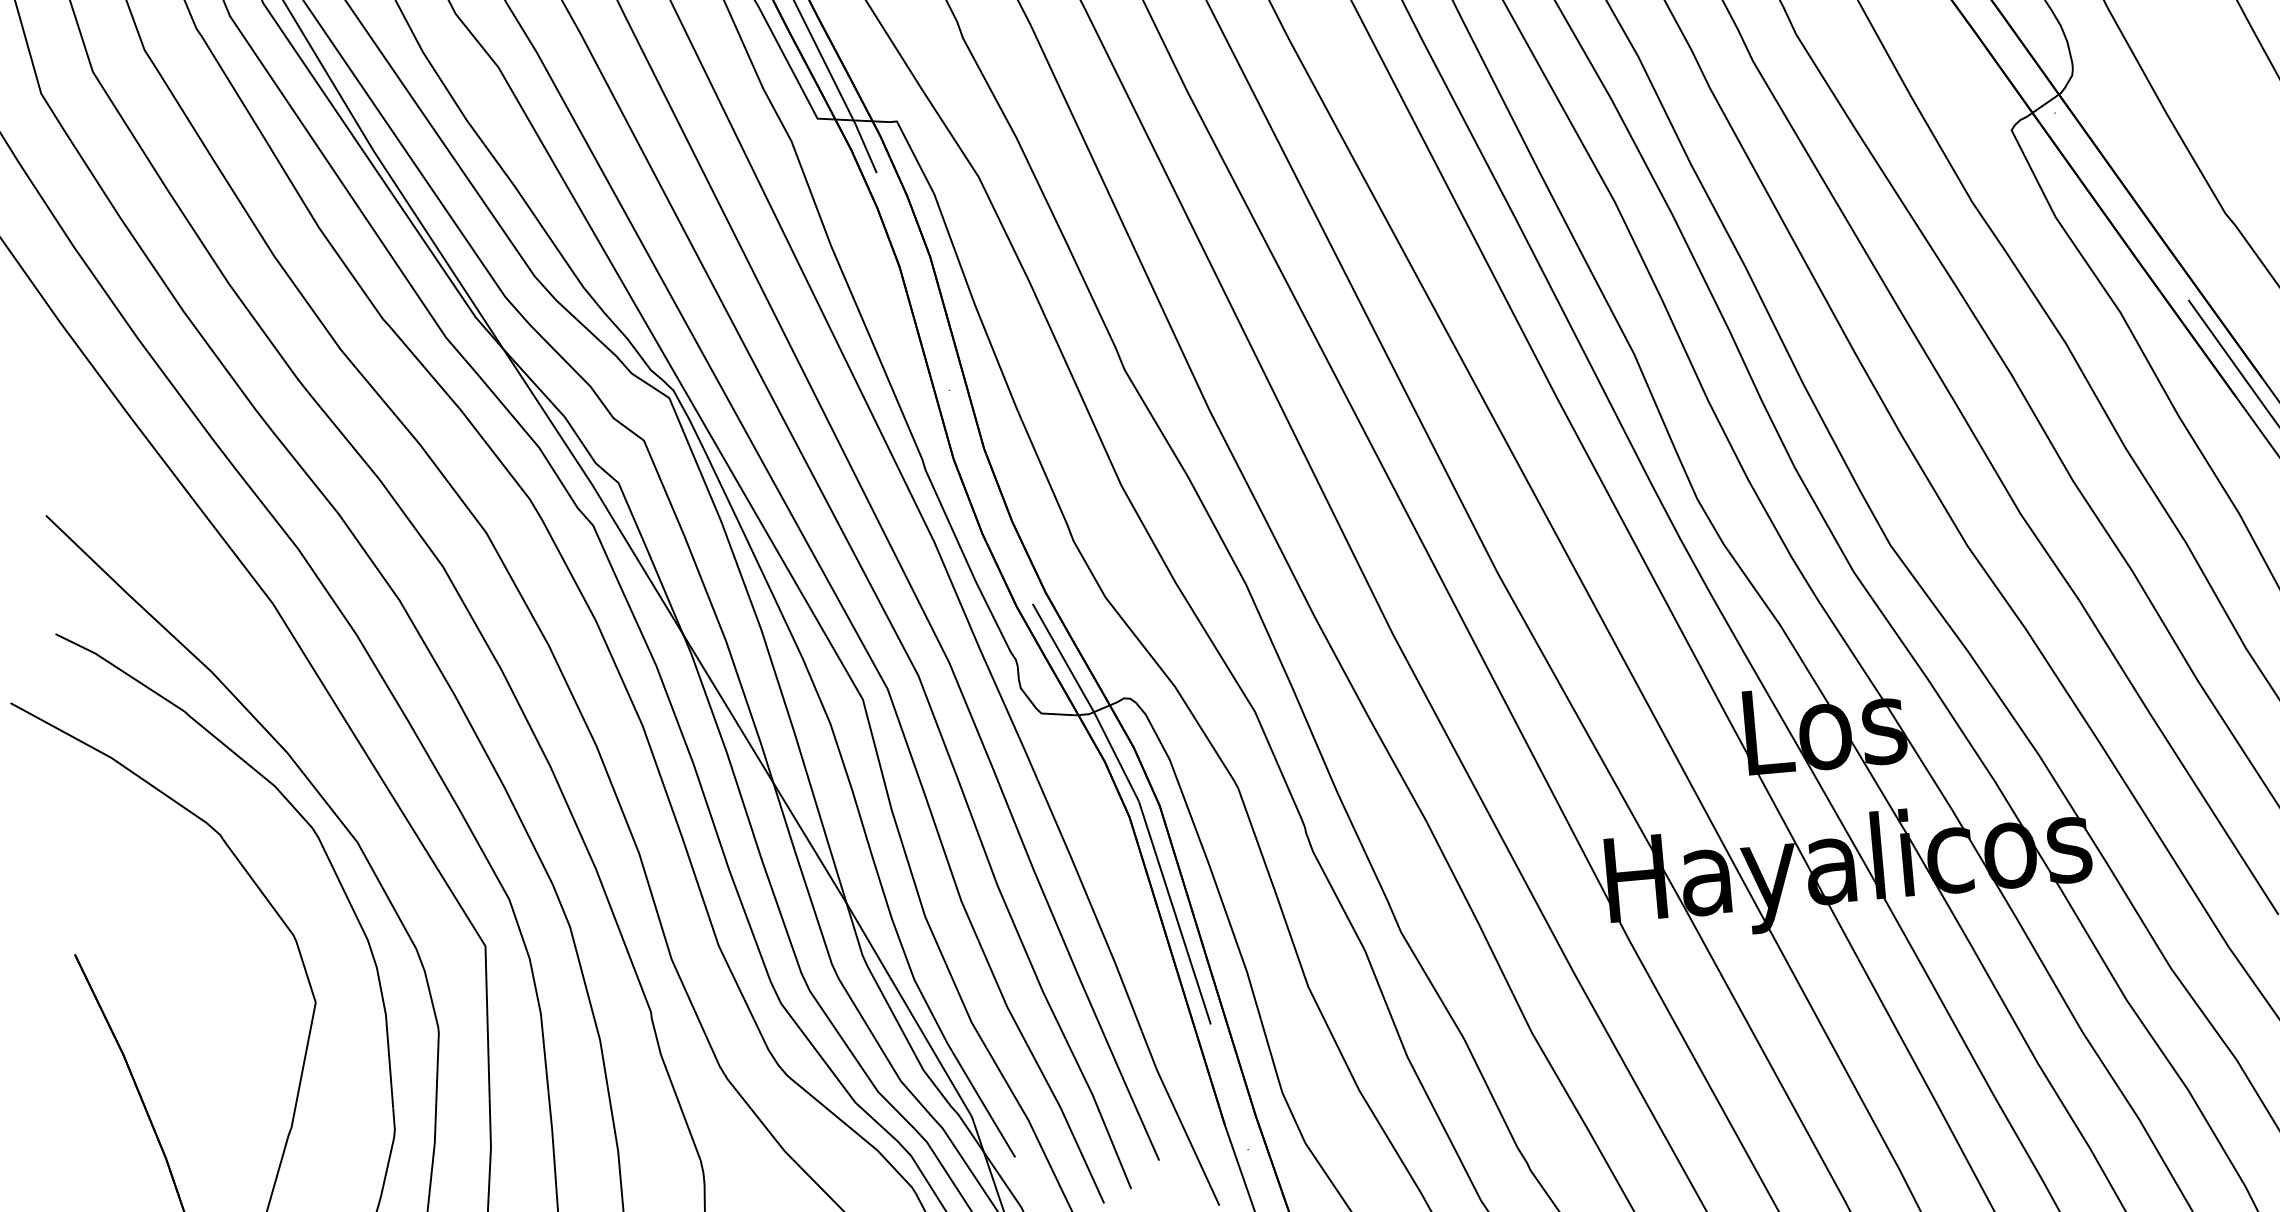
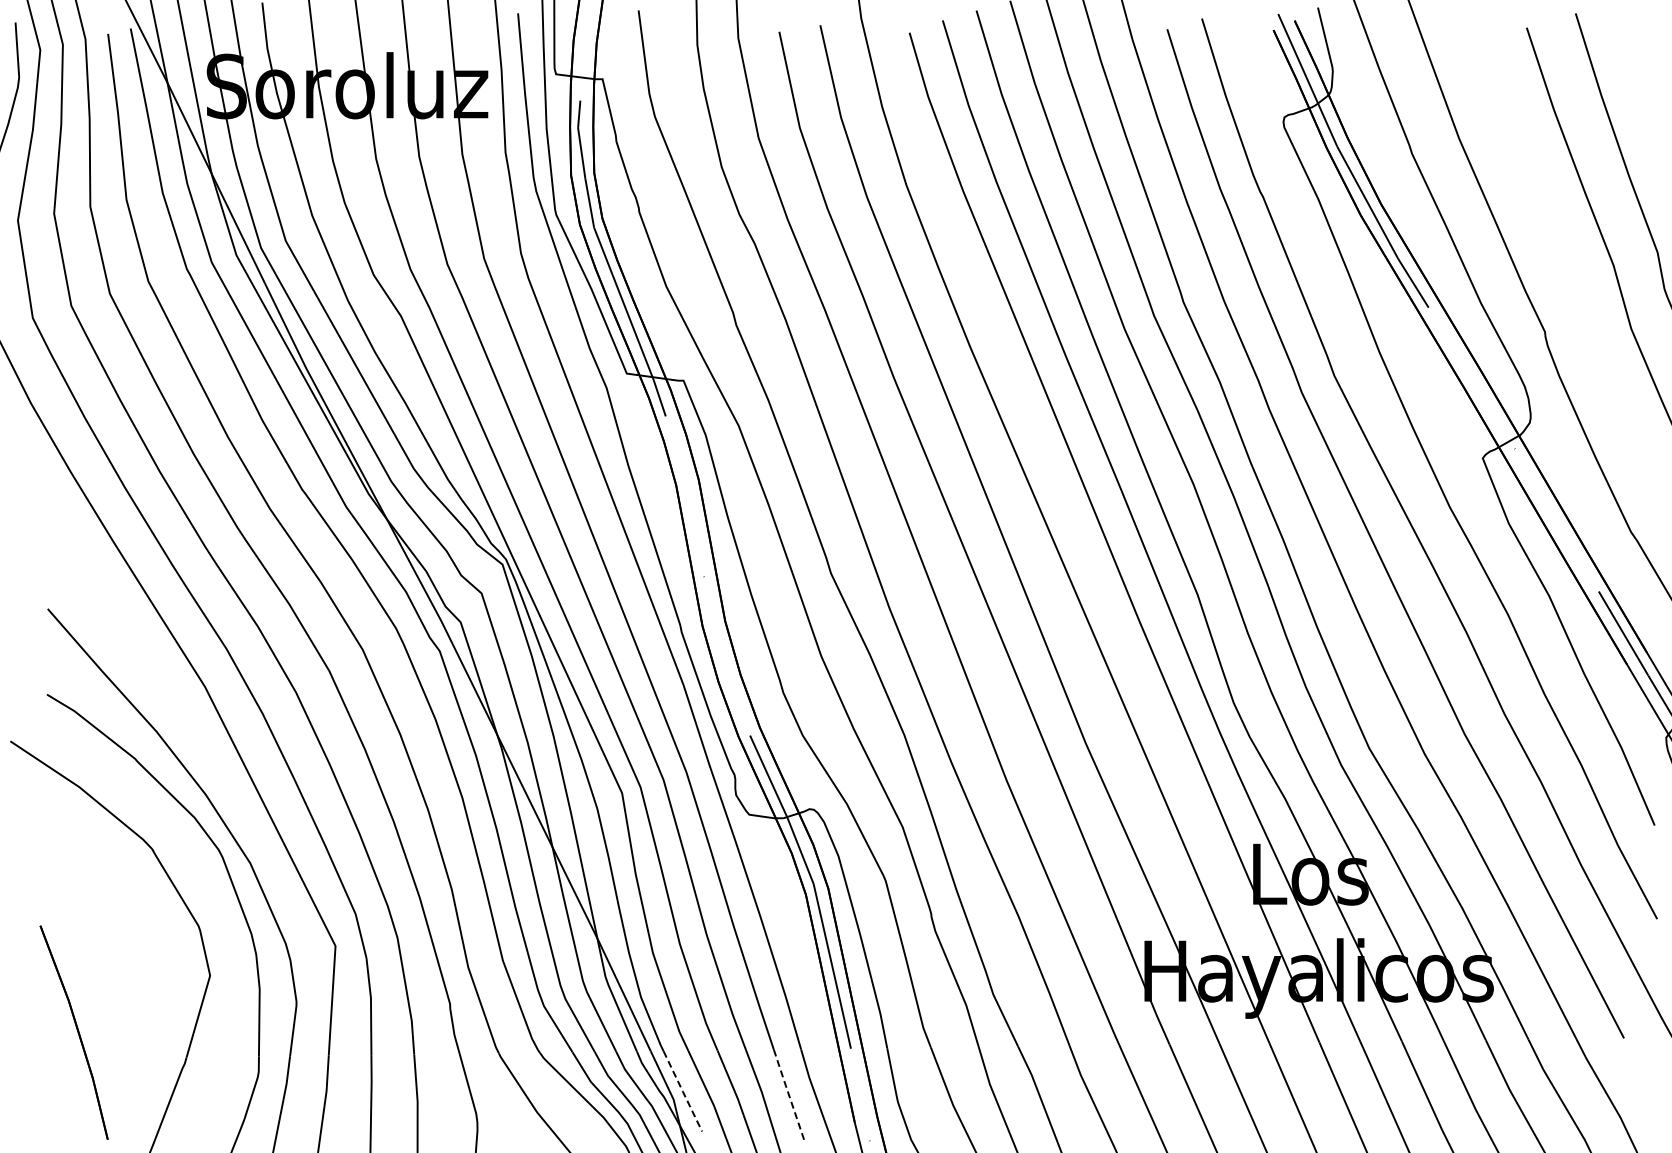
line: (1131, 1098) -> (789, 1096), solid -> dashed
line: (983, 1104) -> (682, 1091), solid -> dashed

